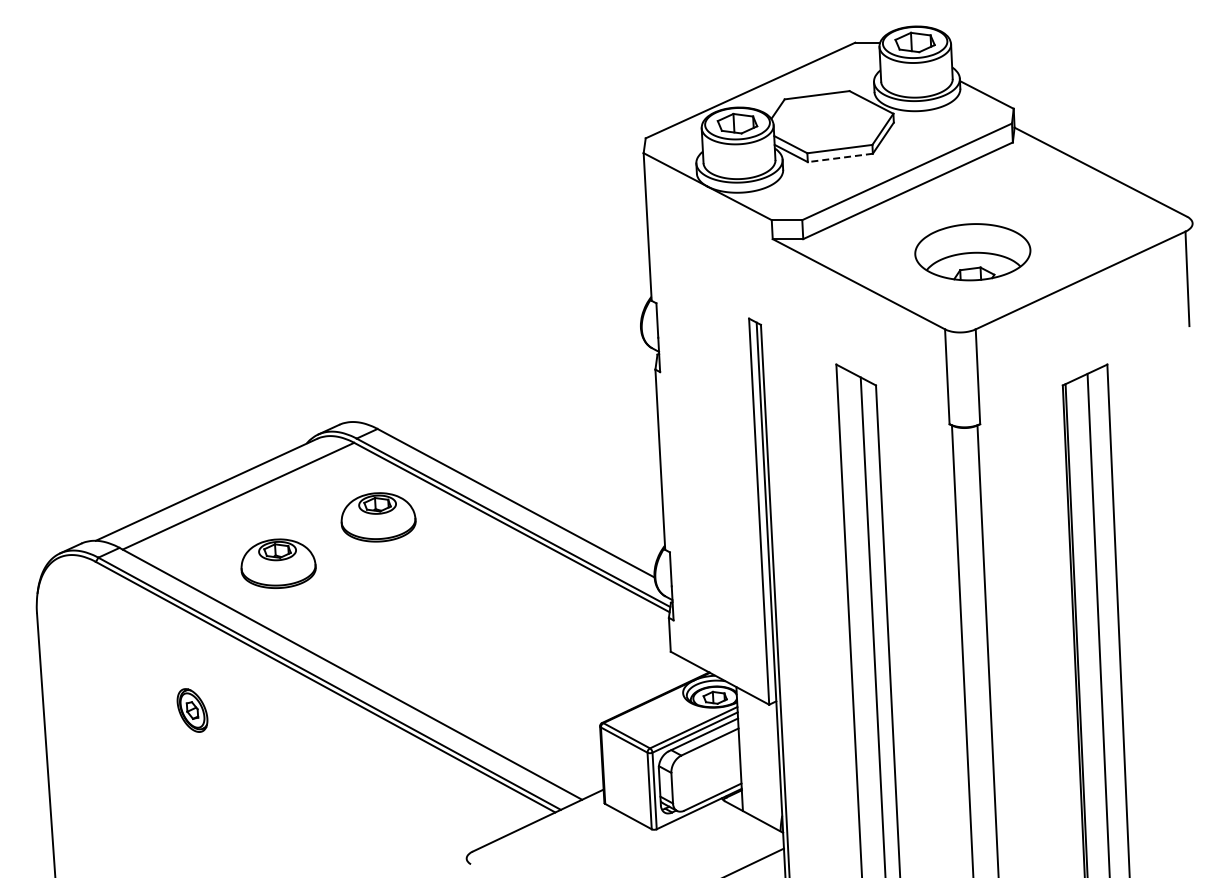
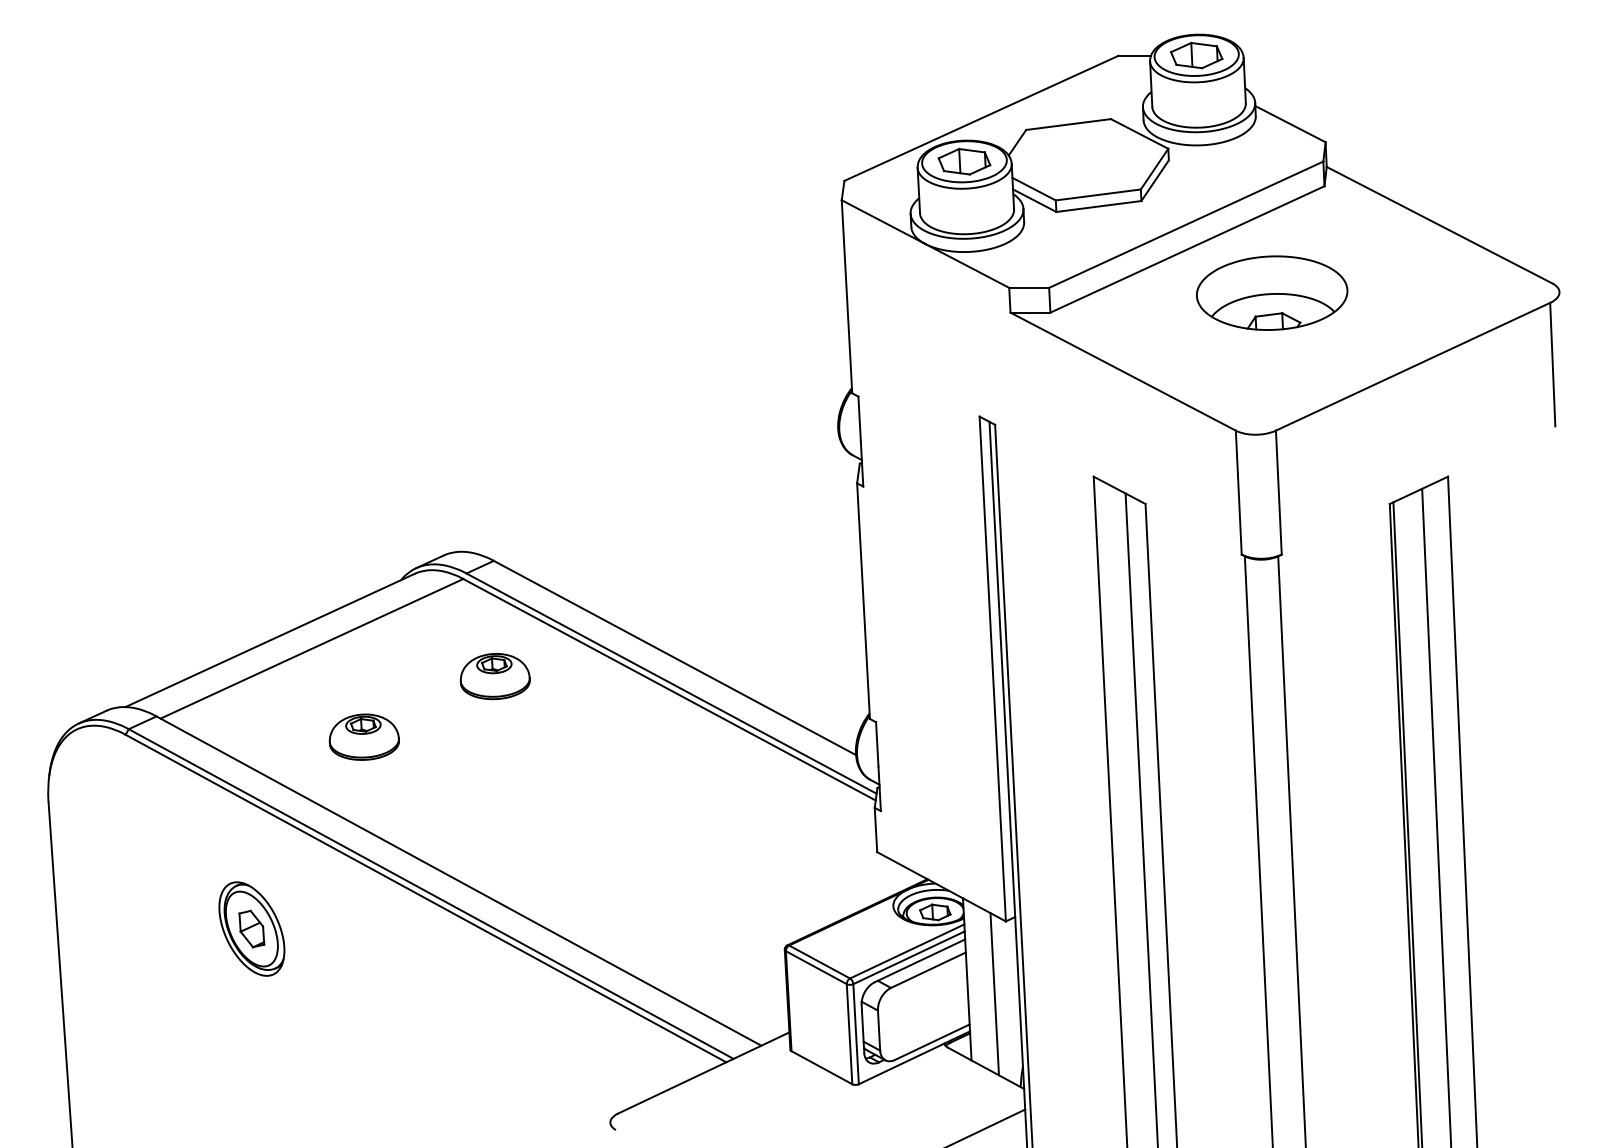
line: (840, 157) -> (1099, 205), dashed -> solid
part: (972, 252) -> (1271, 293), moved
part: (378, 517) -> (495, 676), size x0.71
part: (278, 563) -> (364, 736), size x0.71
part: (192, 710) -> (251, 928), size x1.67
line: (760, 760) -> (994, 994), added

